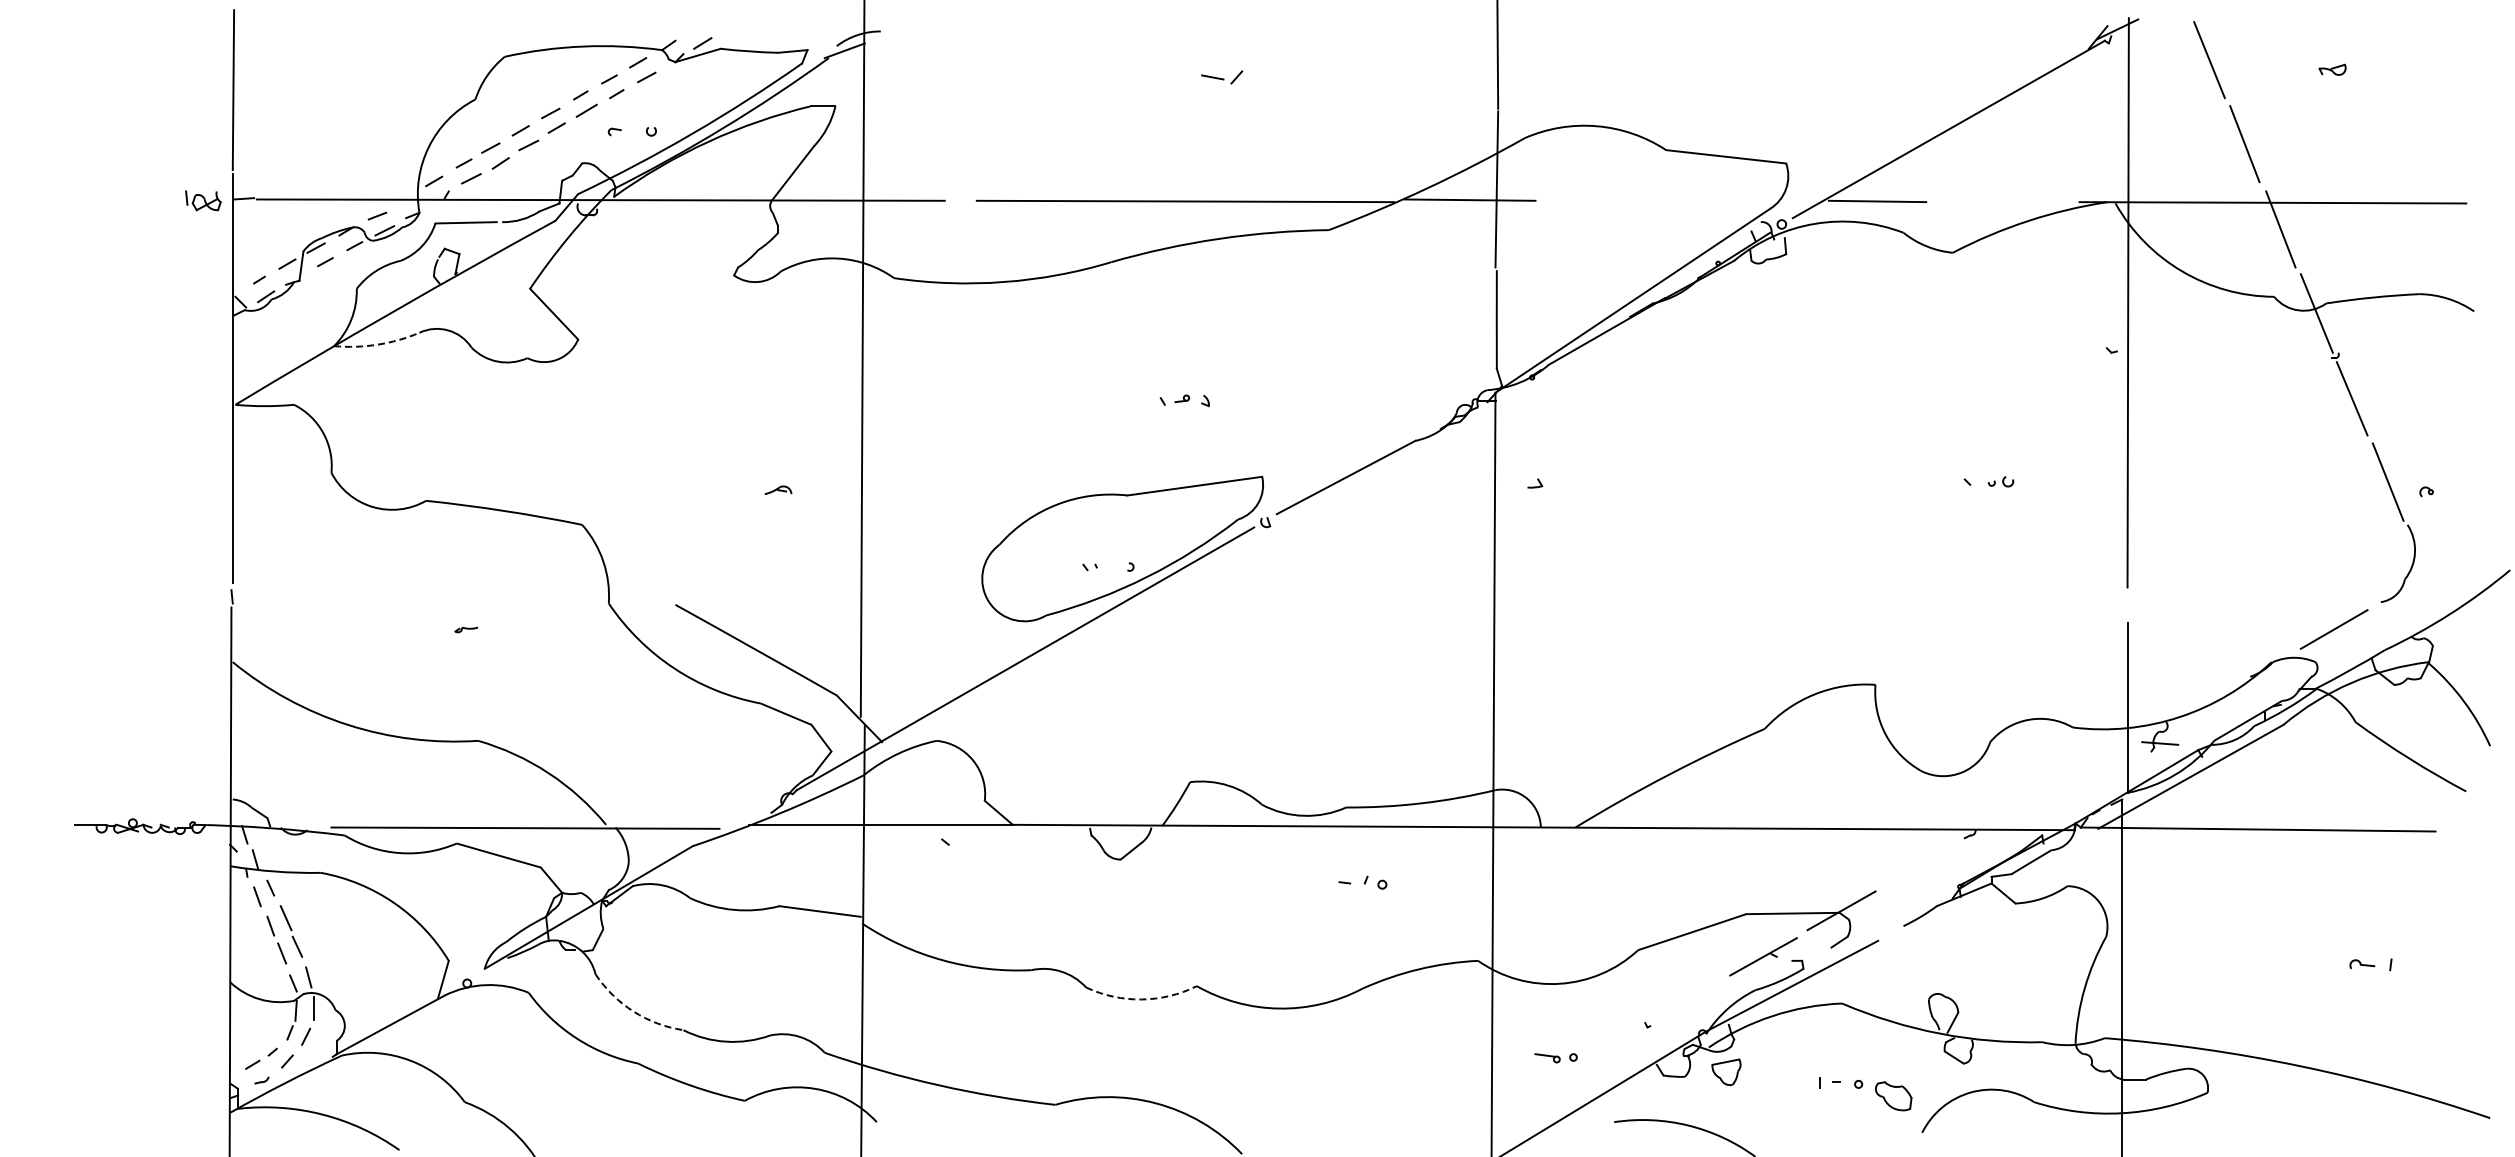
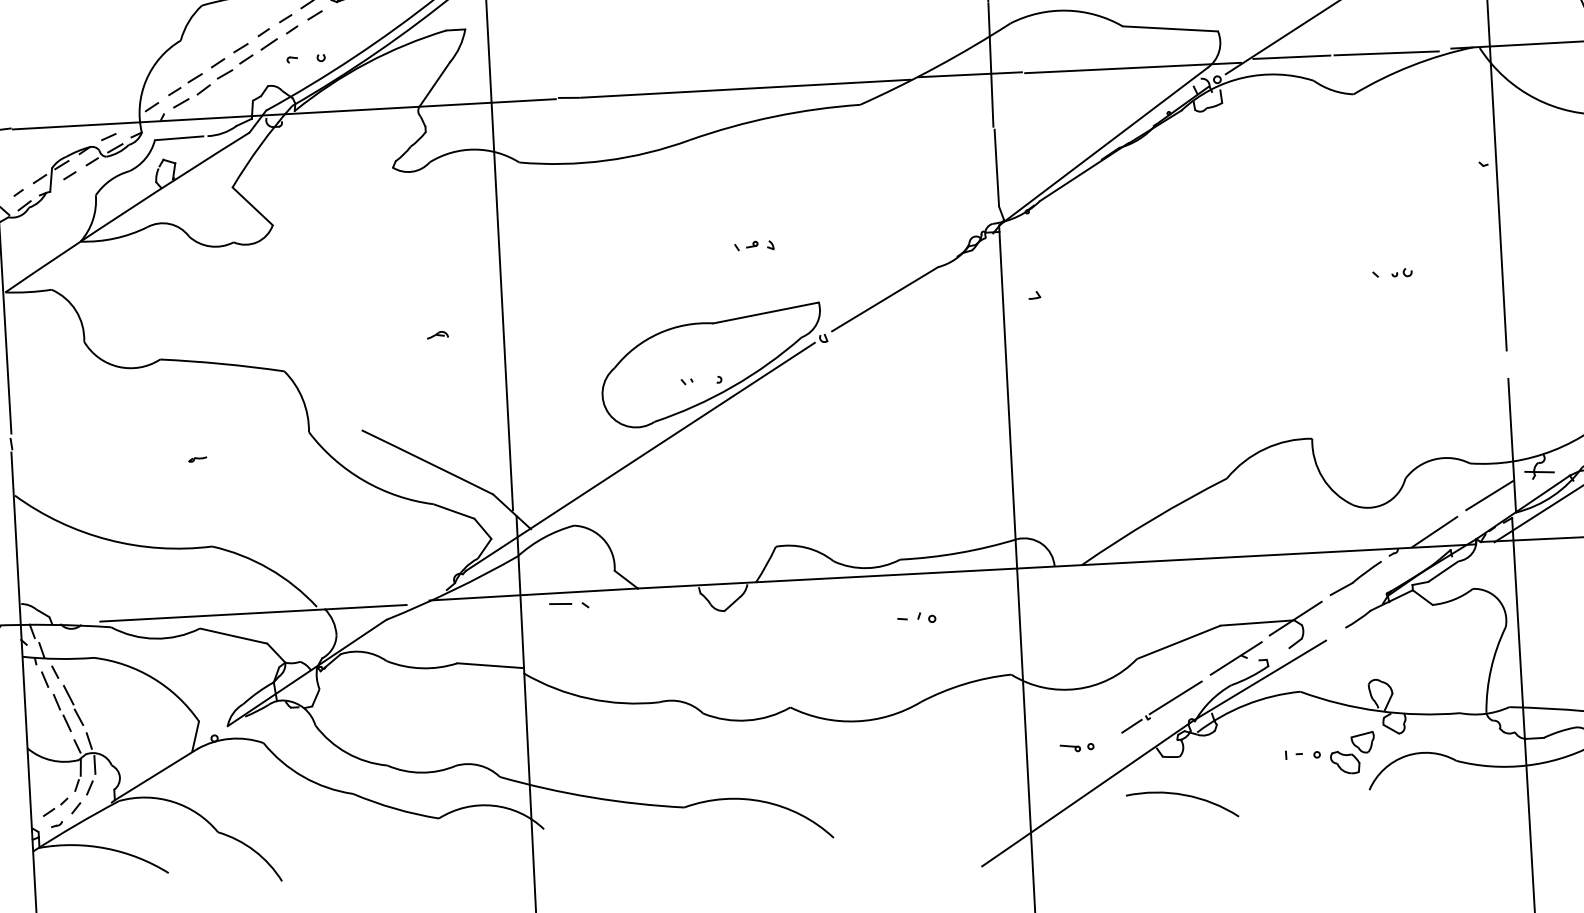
line: (961, 199) -> (568, 97), added
line: (1675, 203) -> (1132, 68), added
line: (1997, 203) -> (1386, 53), added
arc: (377, 344) -> (114, 238), dashed -> solid
line: (2095, 769) -> (1489, 495), added
line: (2023, 811) -> (1434, 531), added
line: (913, 838) -> (560, 603), added
part: (1920, 864) -> (1355, 578), added
arc: (1141, 999) -> (747, 720), dashed -> solid
line: (1684, 1001) -> (1175, 697), added
arc: (633, 1011) -> (347, 753), dashed -> solid
line: (1626, 1034) -> (1131, 726), added
part: (1726, 1072) -> (1363, 742), moved

